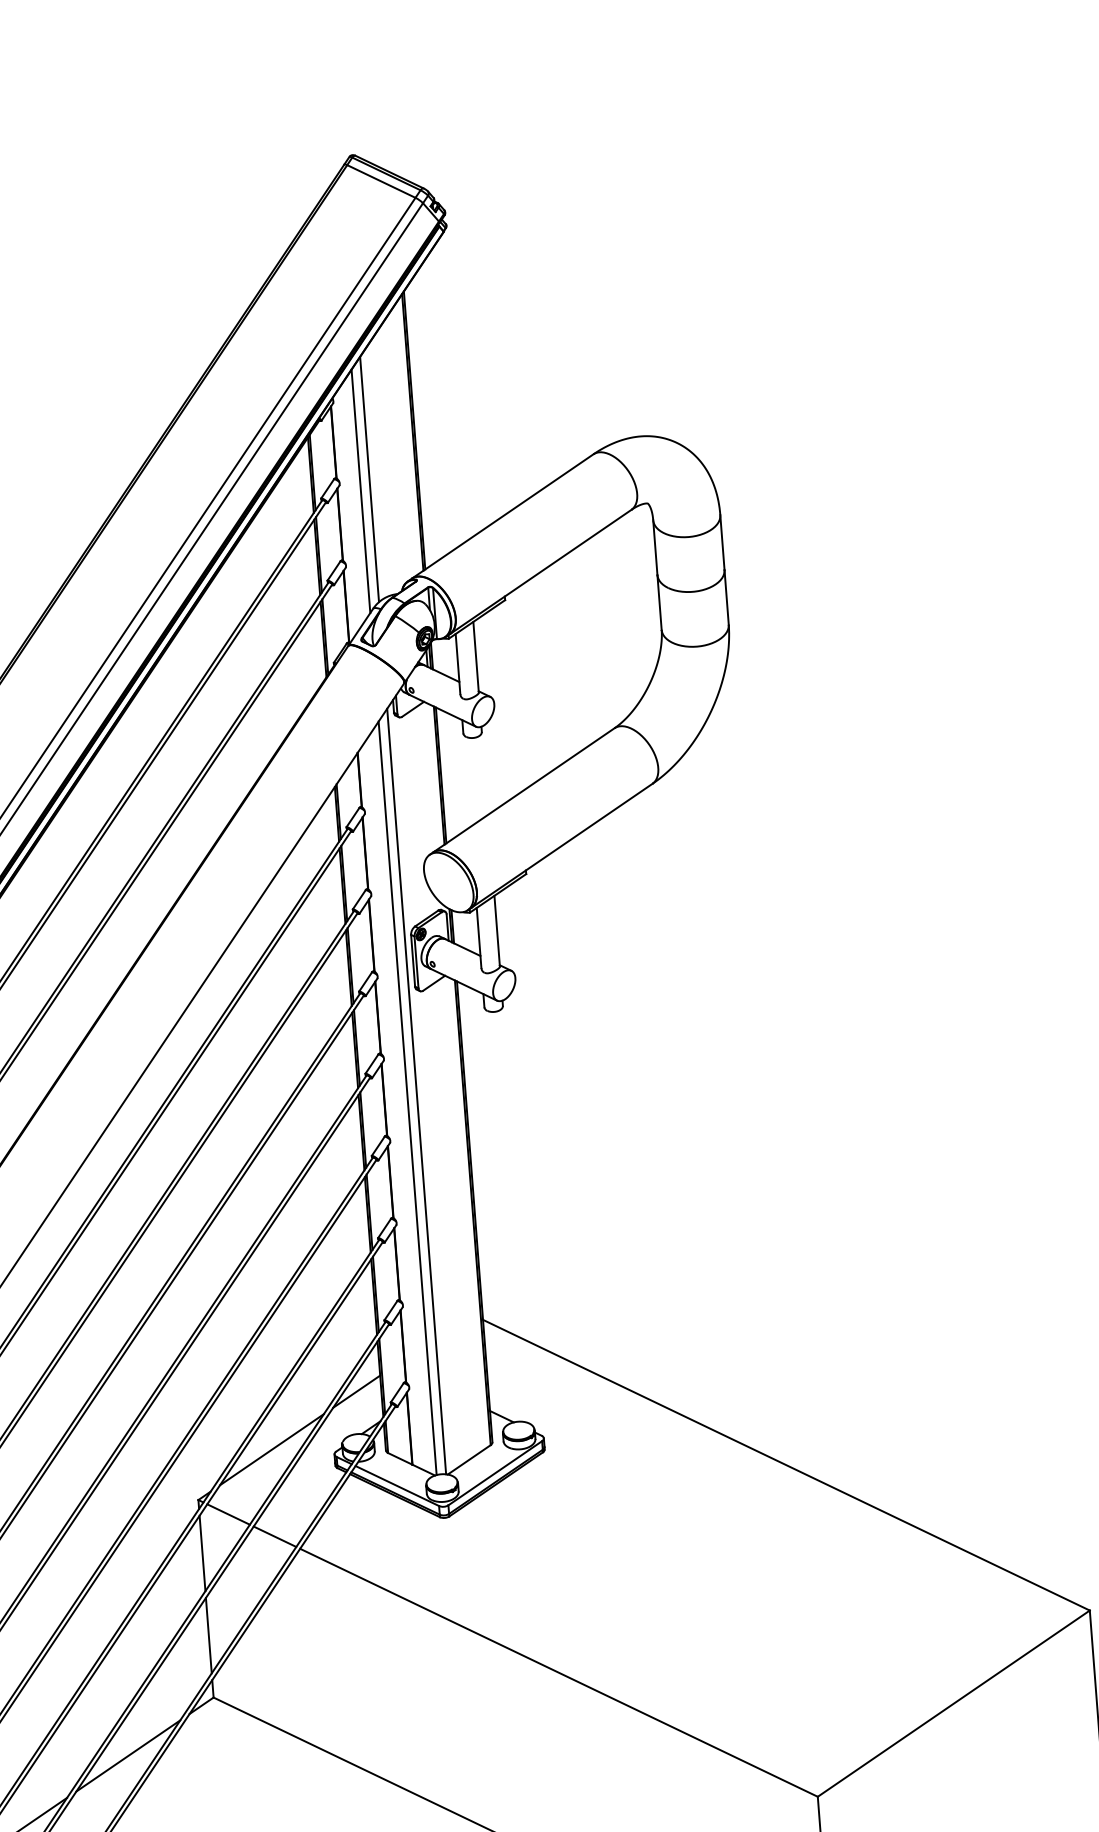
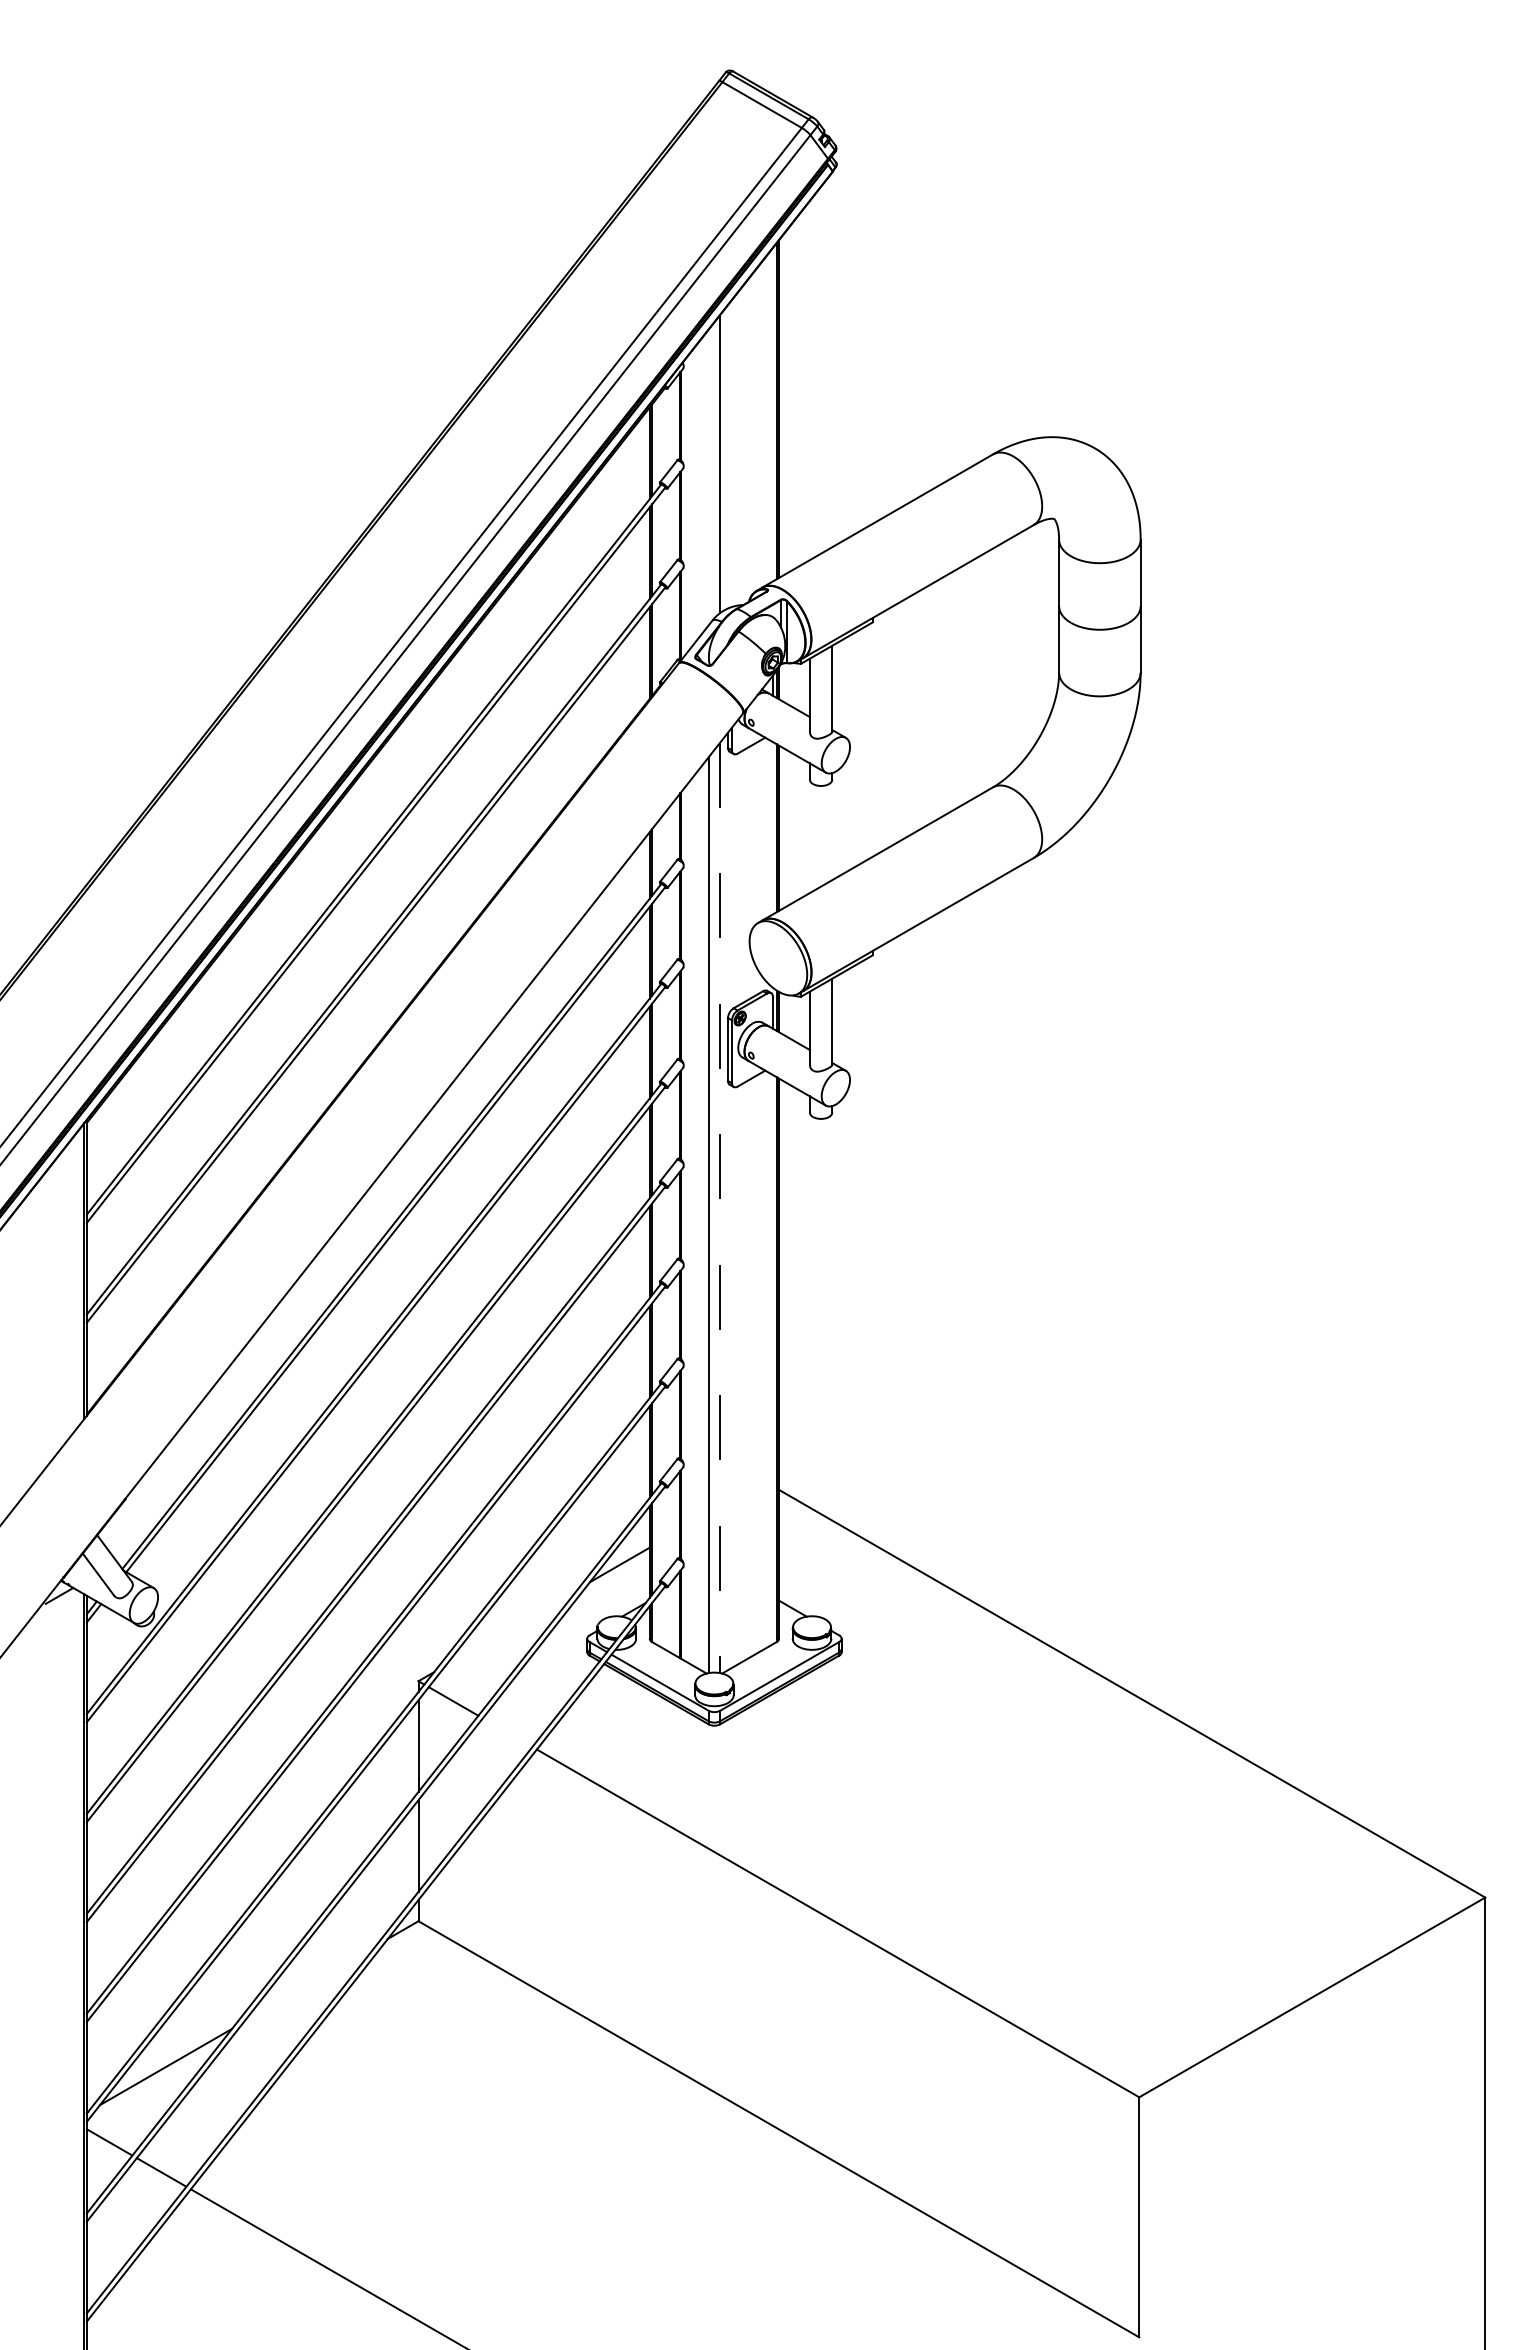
line: (360, 491) -> (708, 477), removed
line: (416, 1092) -> (720, 1208), solid -> dashed
line: (272, 1449) -> (512, 1627), removed
line: (274, 1536) -> (507, 1732), removed
line: (128, 1755) -> (310, 1983), removed

